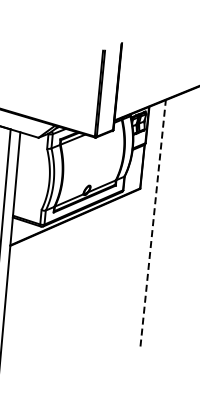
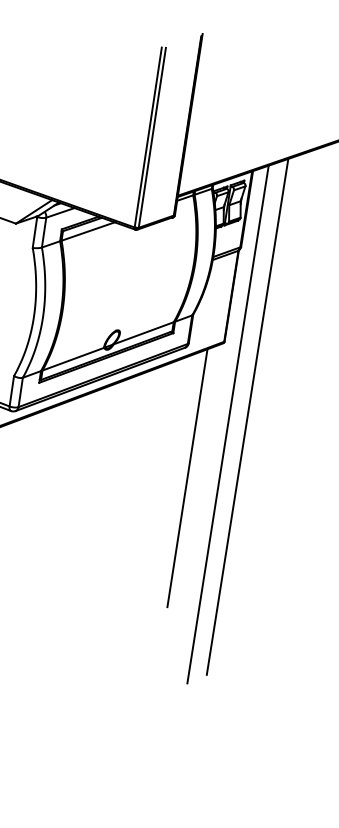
line: (153, 223) -> (248, 417), dashed -> solid
line: (143, 227) -> (226, 424), added
line: (126, 253) -> (187, 477), added

